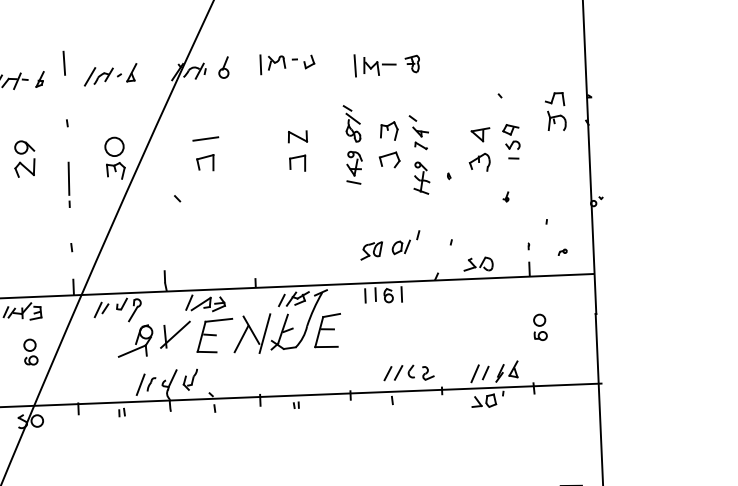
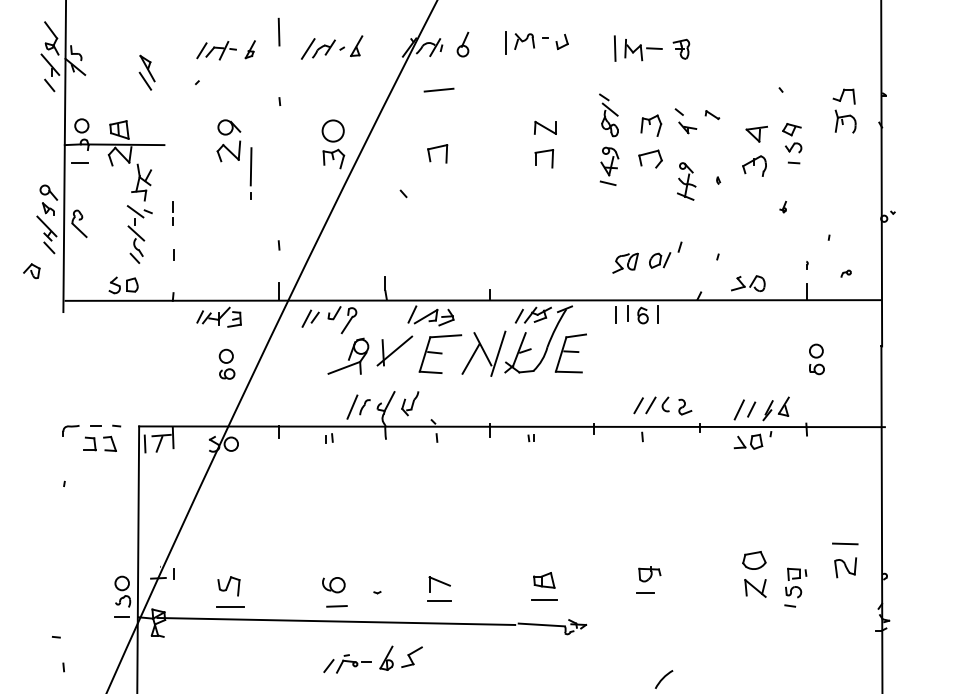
line: (205, 138) -> (438, 89), moved
part: (421, 146) -> (712, 115), moved
line: (68, 184) -> (250, 173), moved

